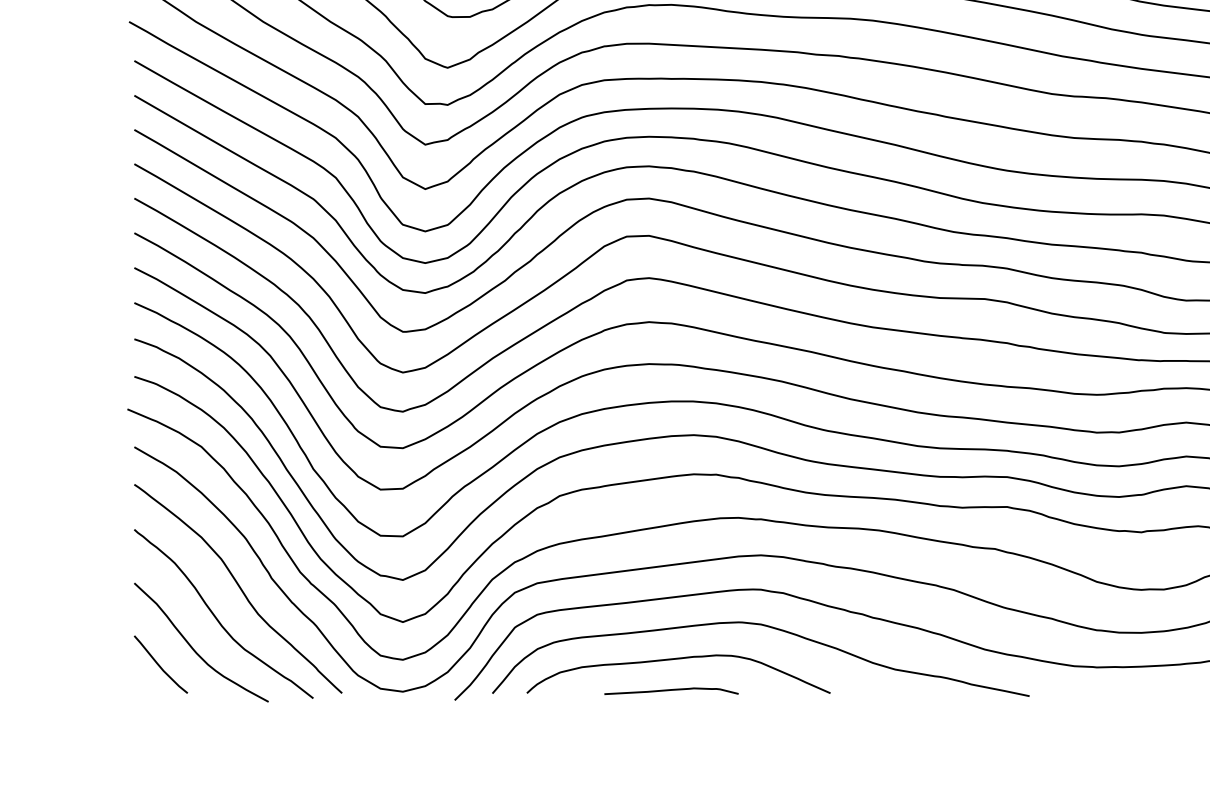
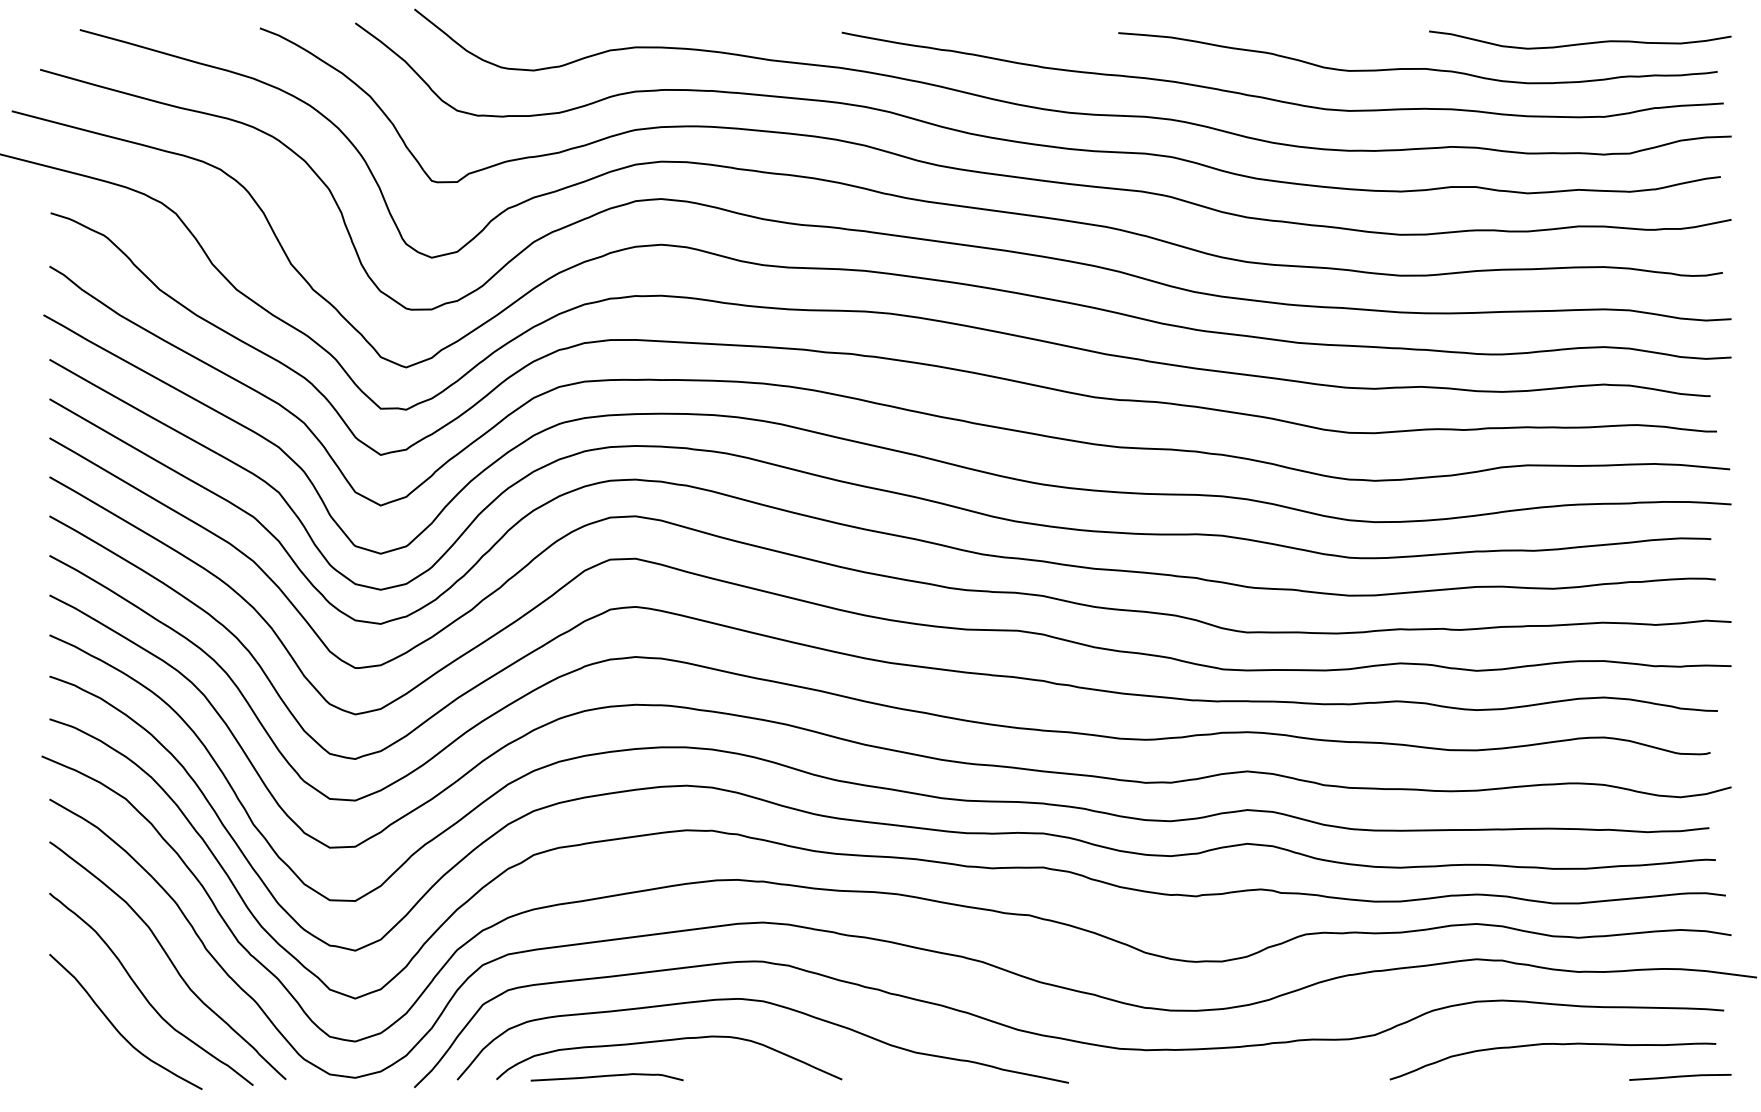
curve: (159, 665) -> (78, 1047), removed
curve: (670, 690) -> (606, 1076), moved

